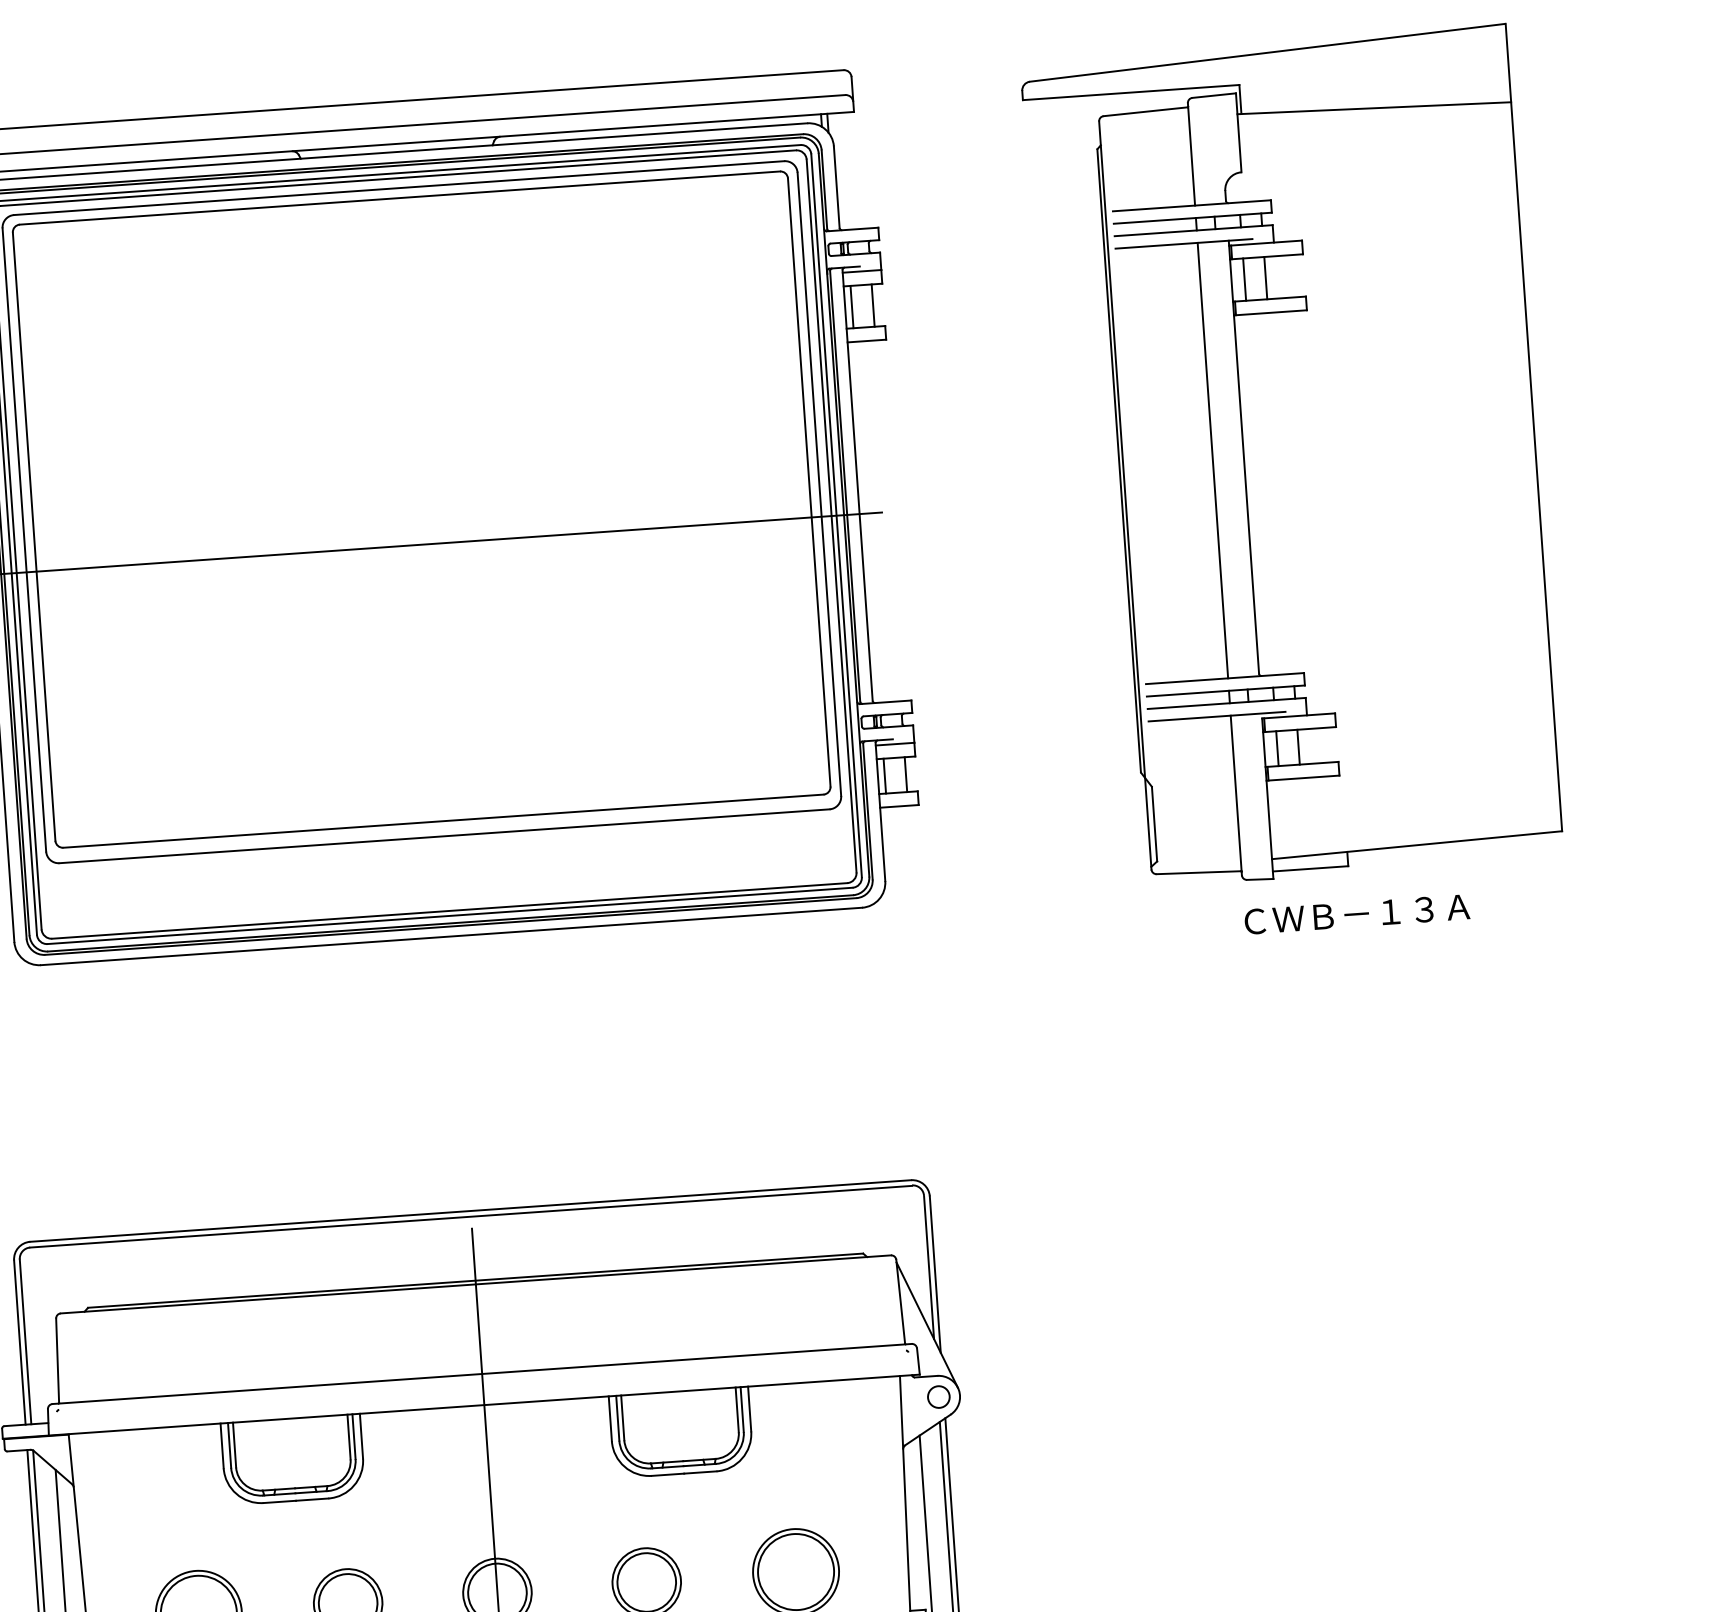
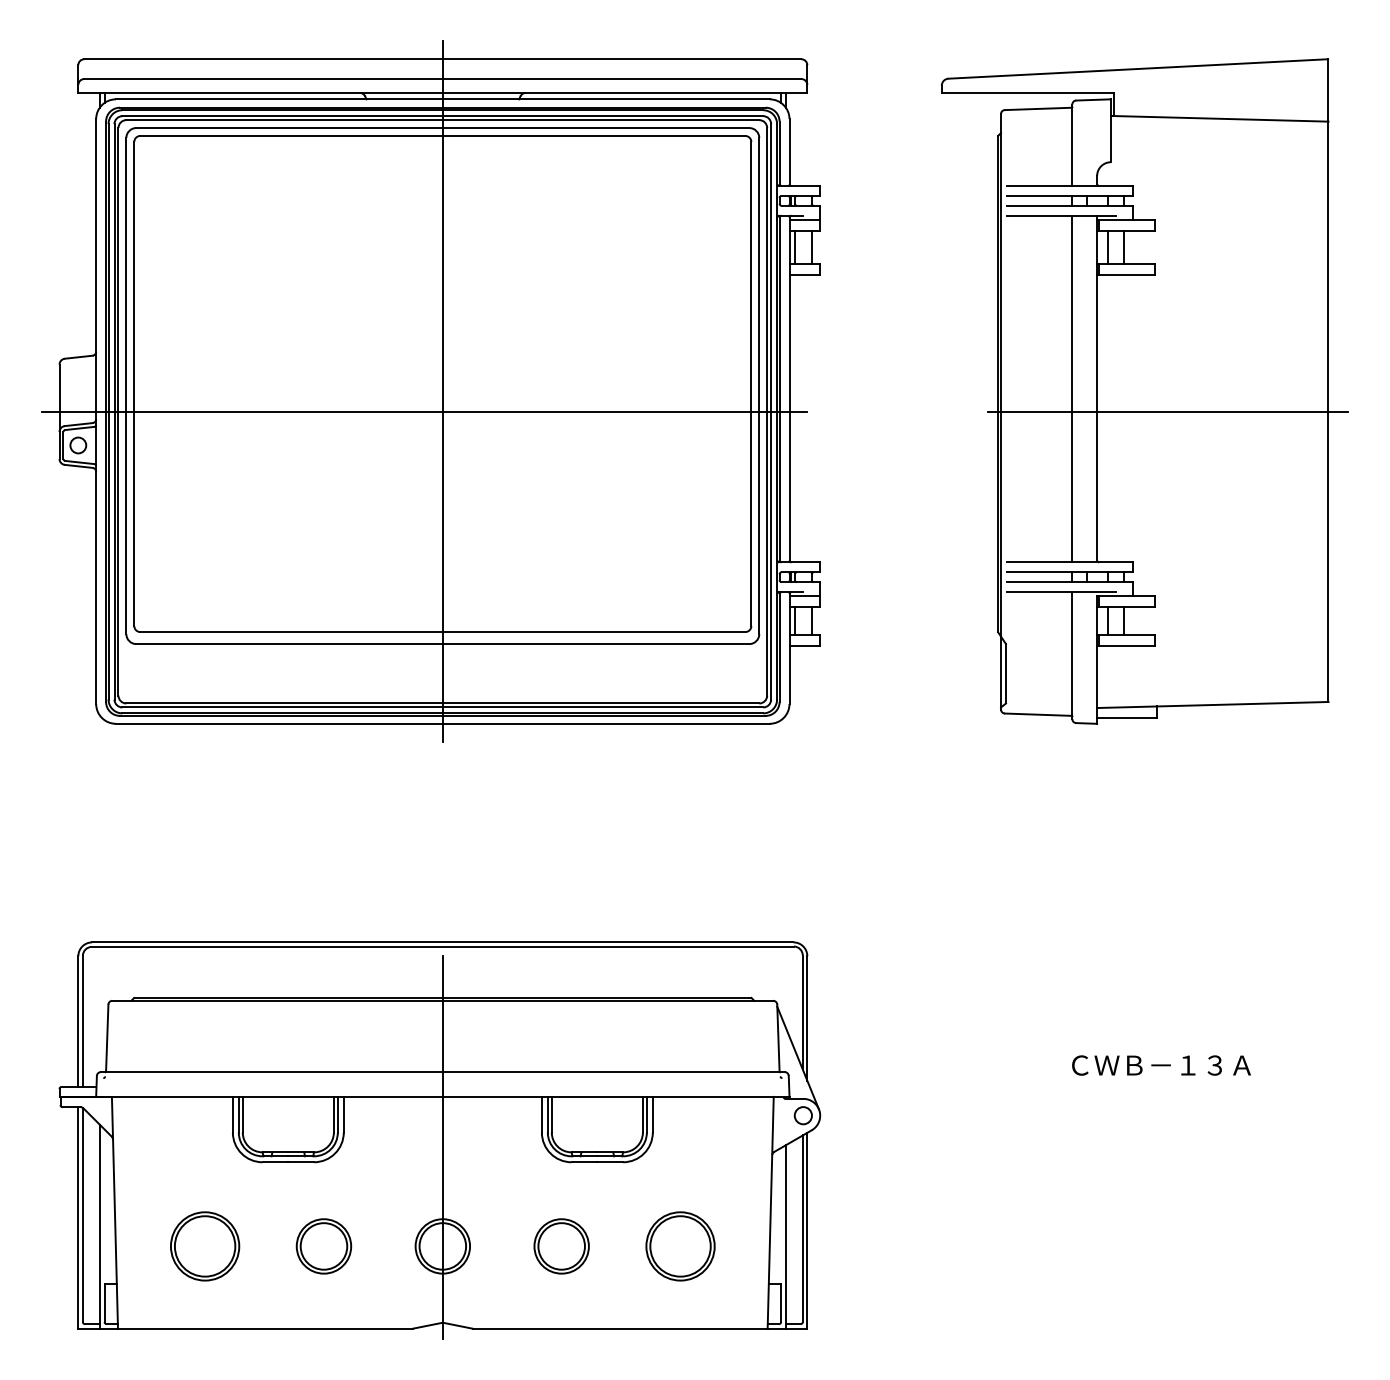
line: (1335, 480) -> (1168, 411), added
line: (421, 519) -> (442, 391), added
text: (1357, 914) -> (1161, 1065), moved

